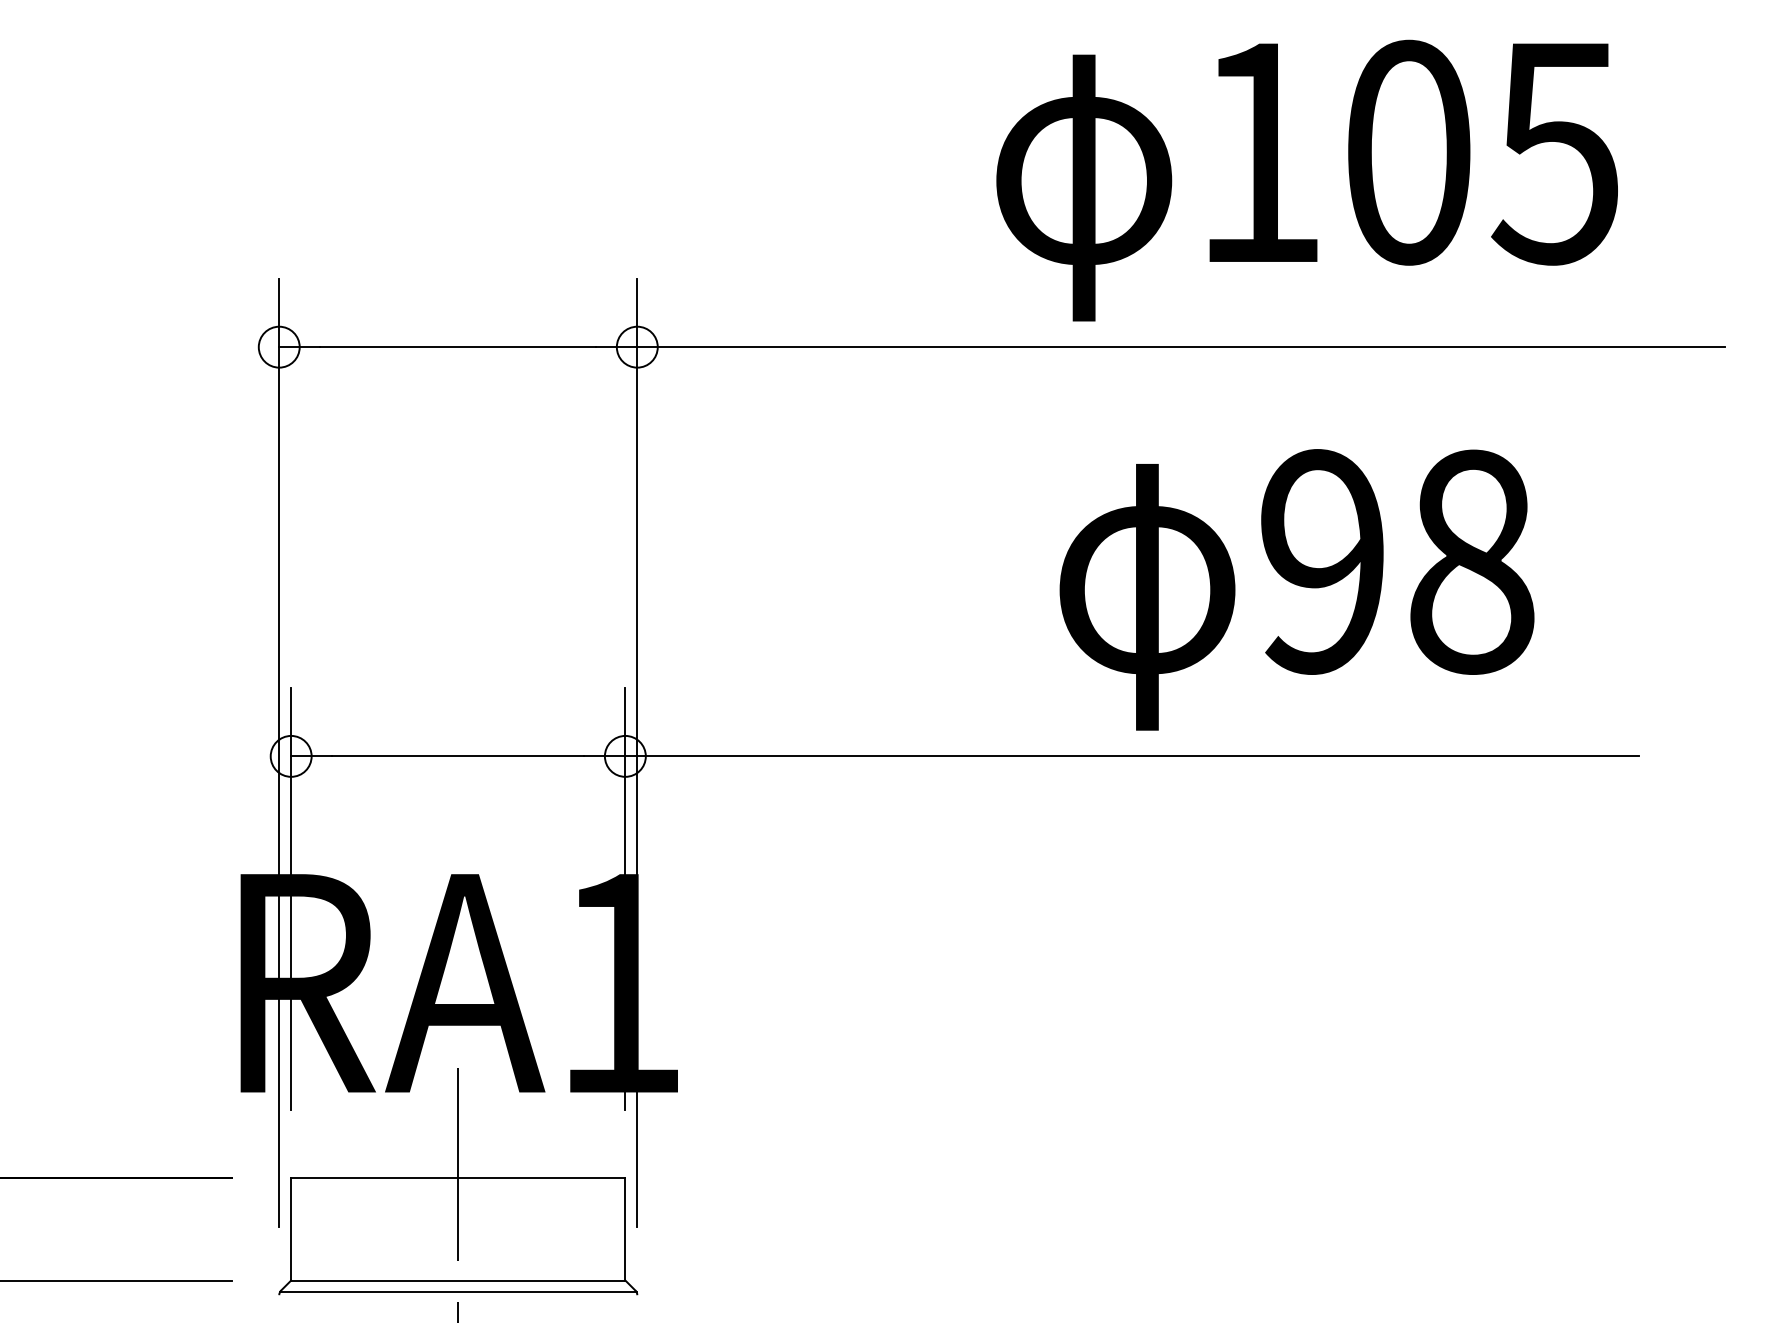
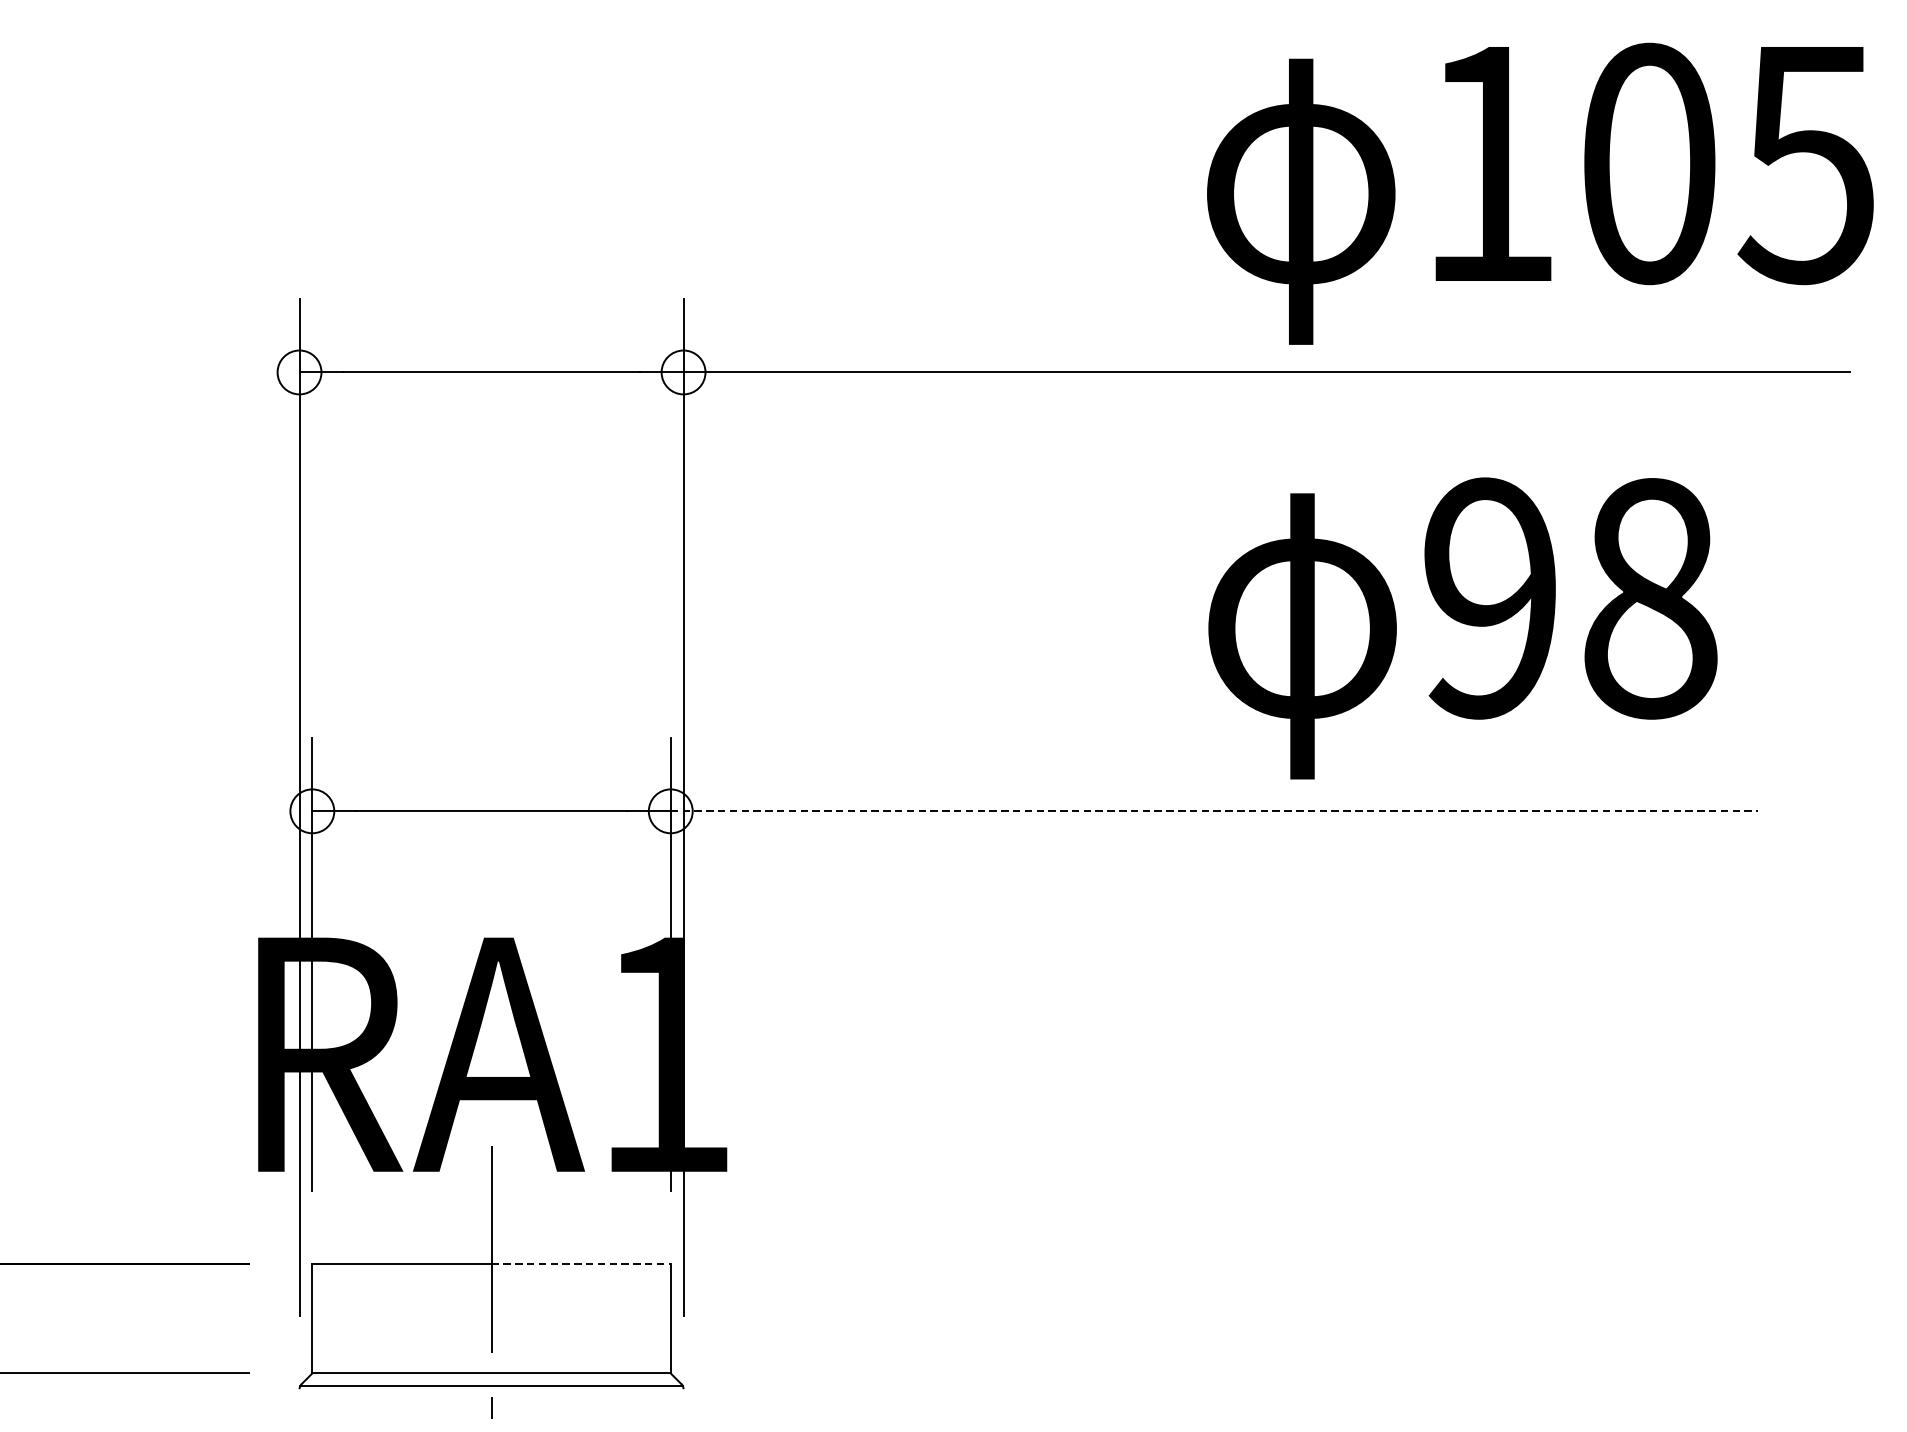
text: (1306, 180) -> (1539, 193), moved
text: (1296, 589) -> (1462, 628), moved
line: (1132, 756) -> (1214, 811), solid -> dashed
line: (541, 1178) -> (580, 1264), solid -> dashed

